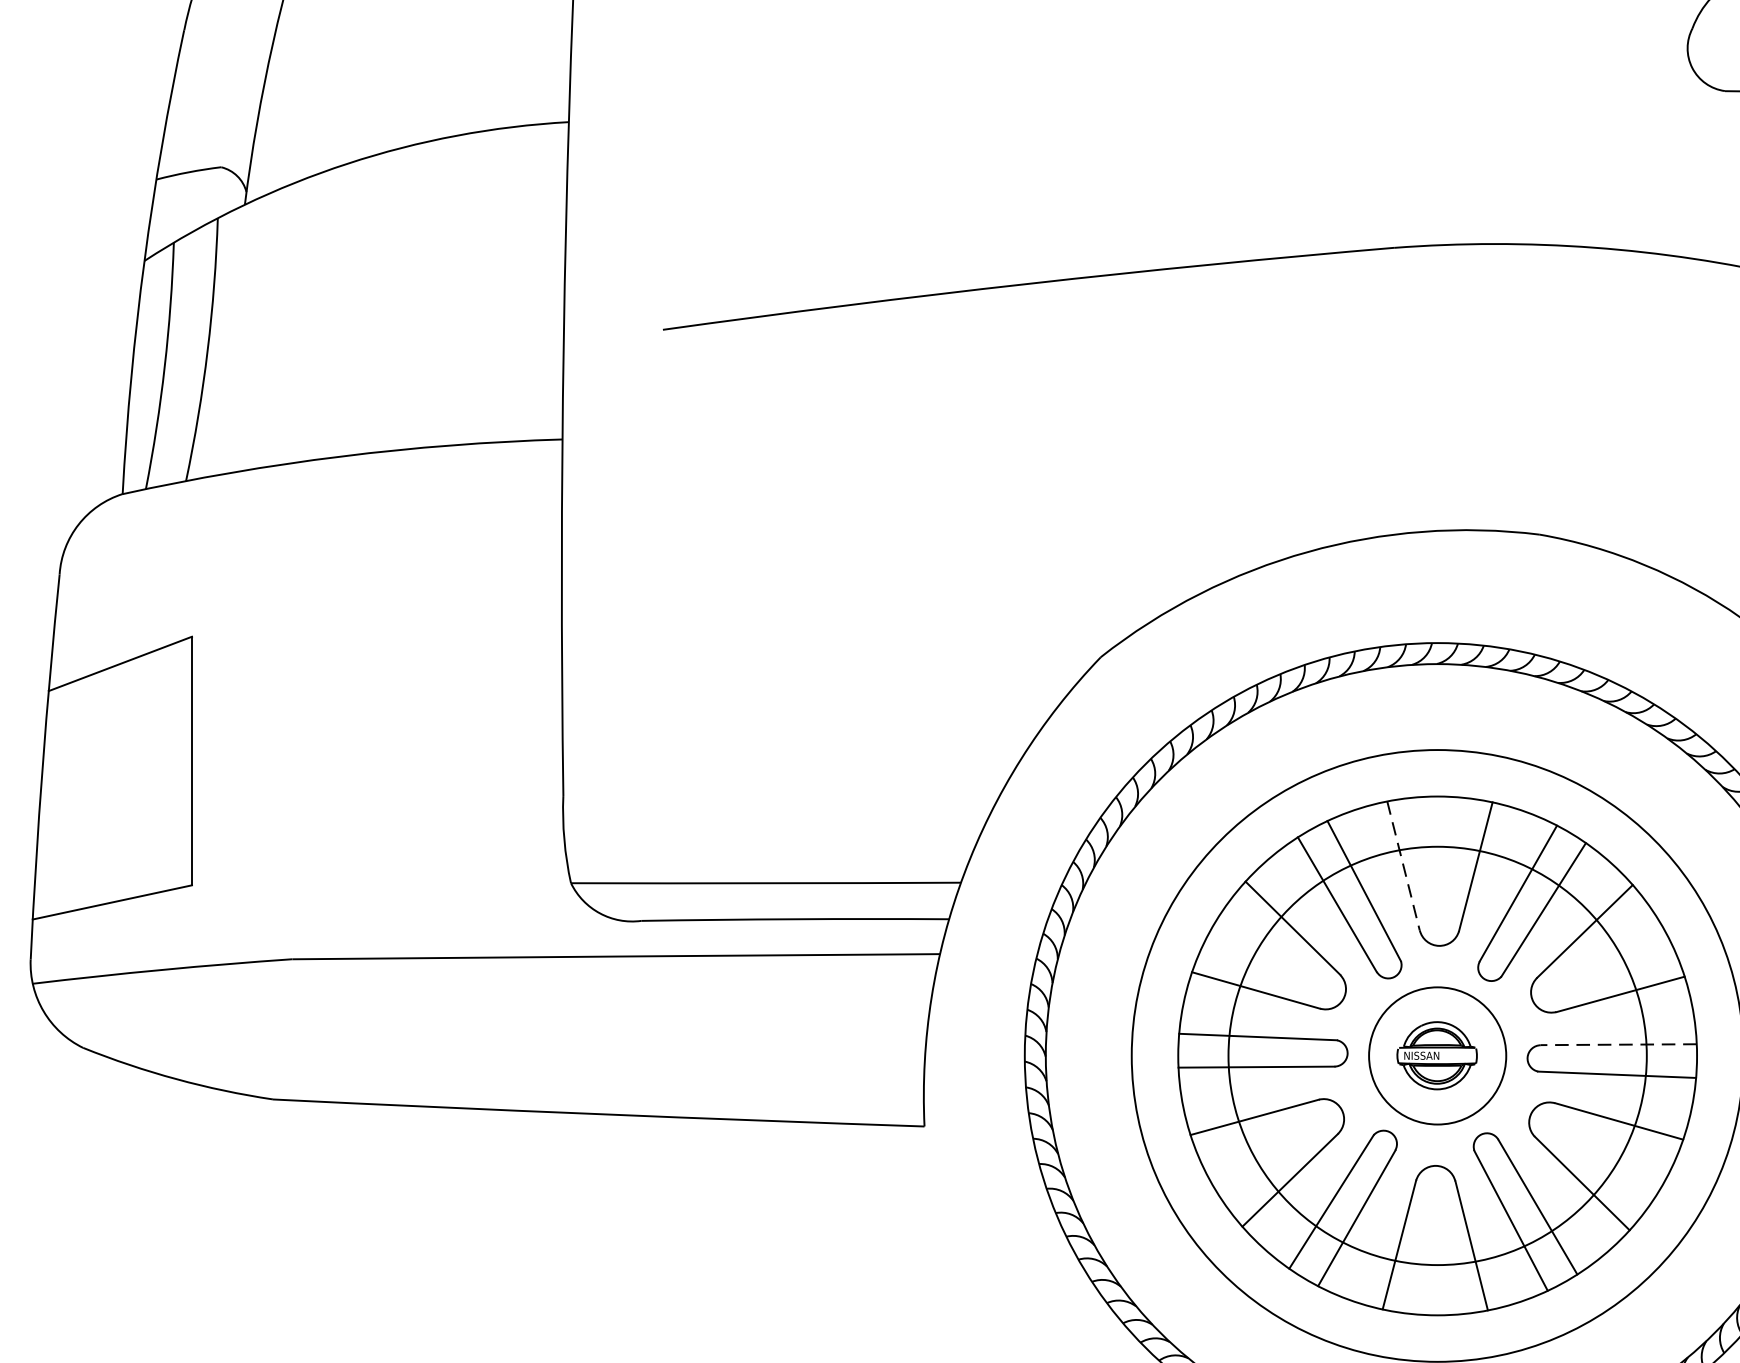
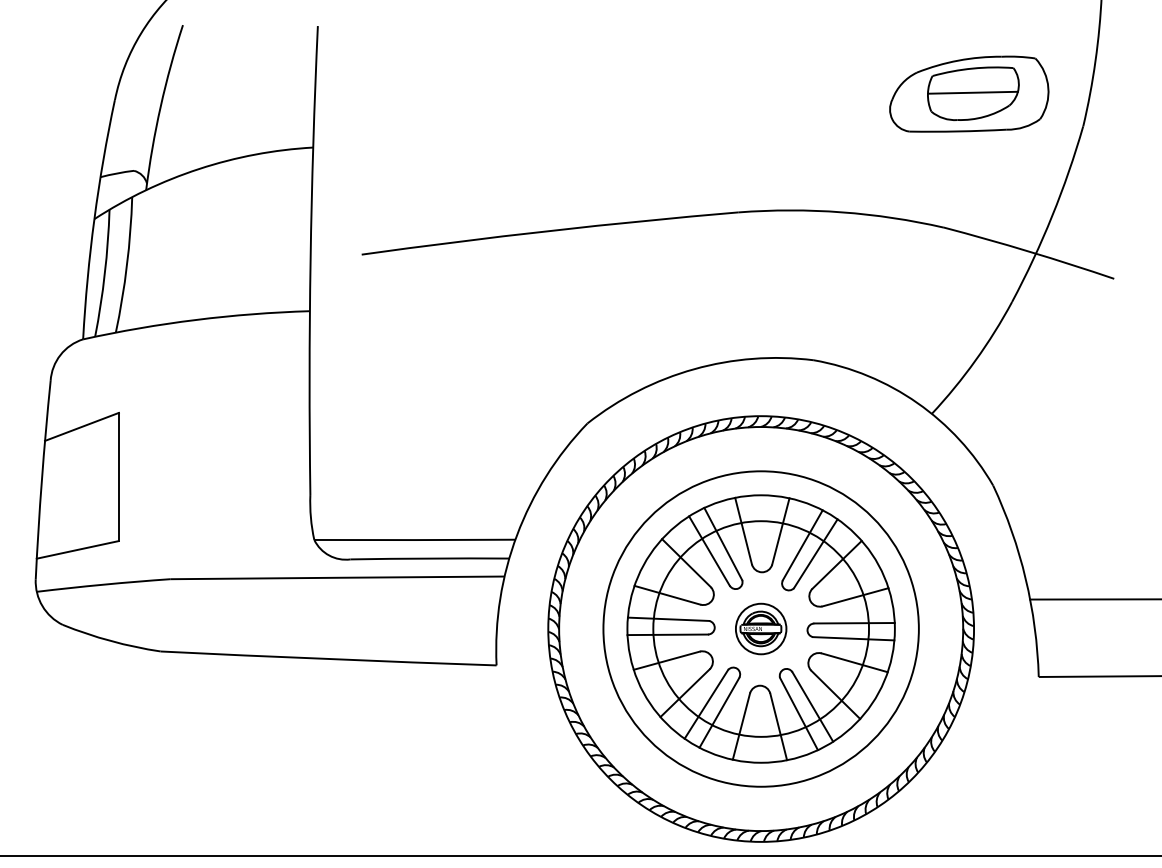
line: (1403, 866) -> (743, 531), dashed -> solid
line: (1618, 1045) -> (854, 623), dashed -> solid
circle: (1436, 1054) -> (760, 628), size x0.71

